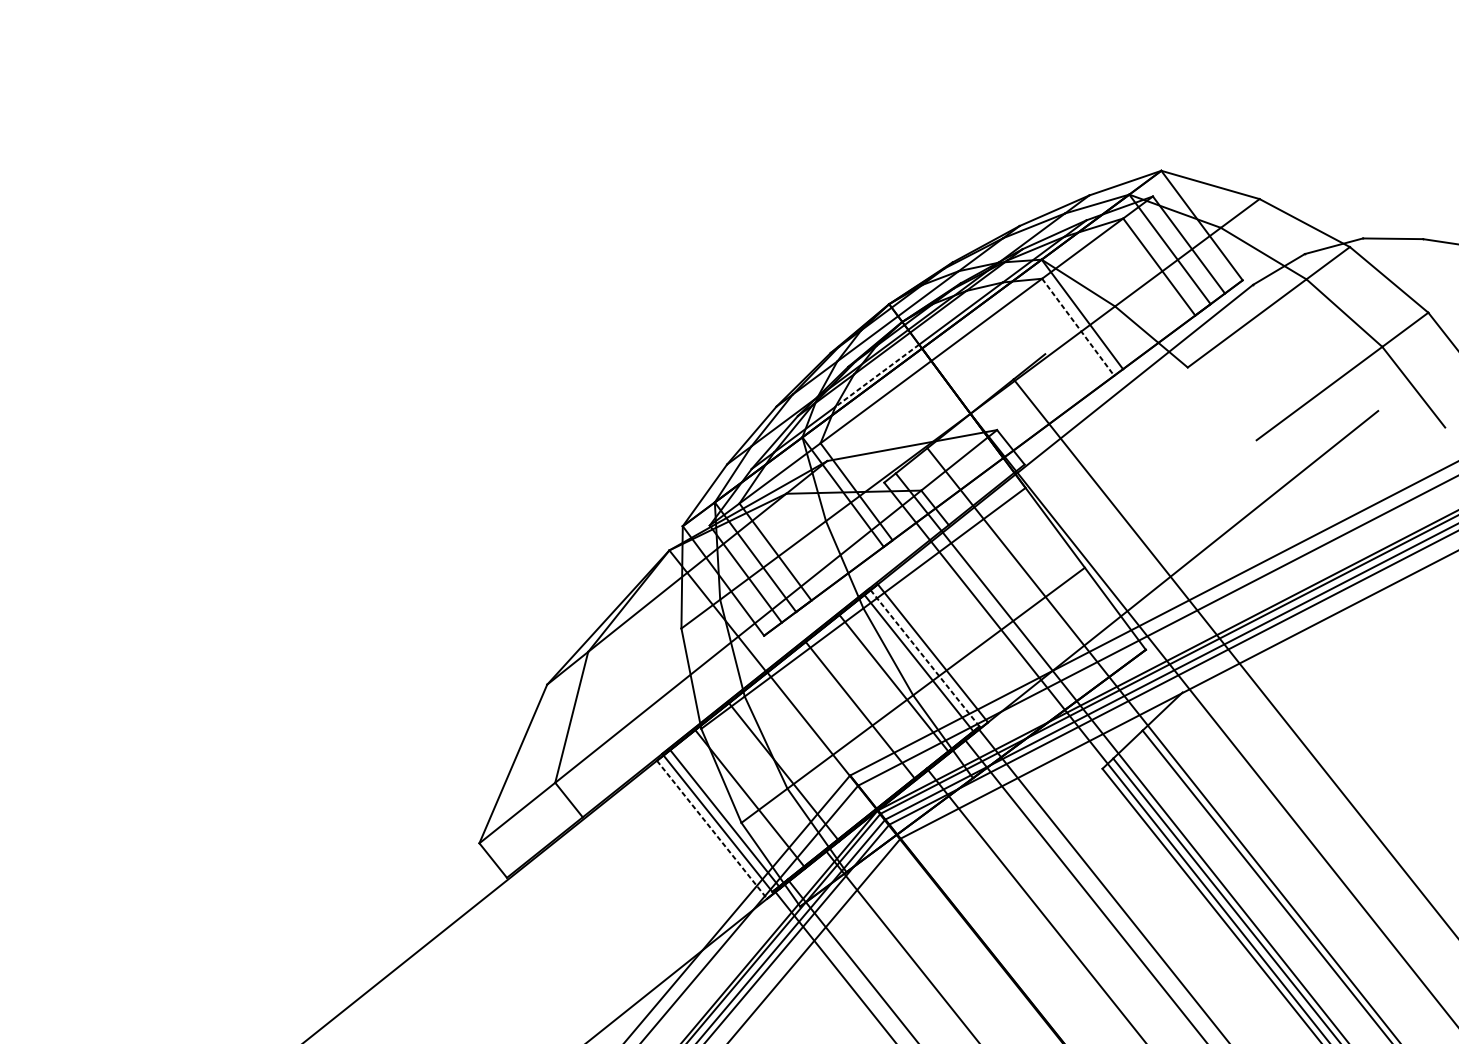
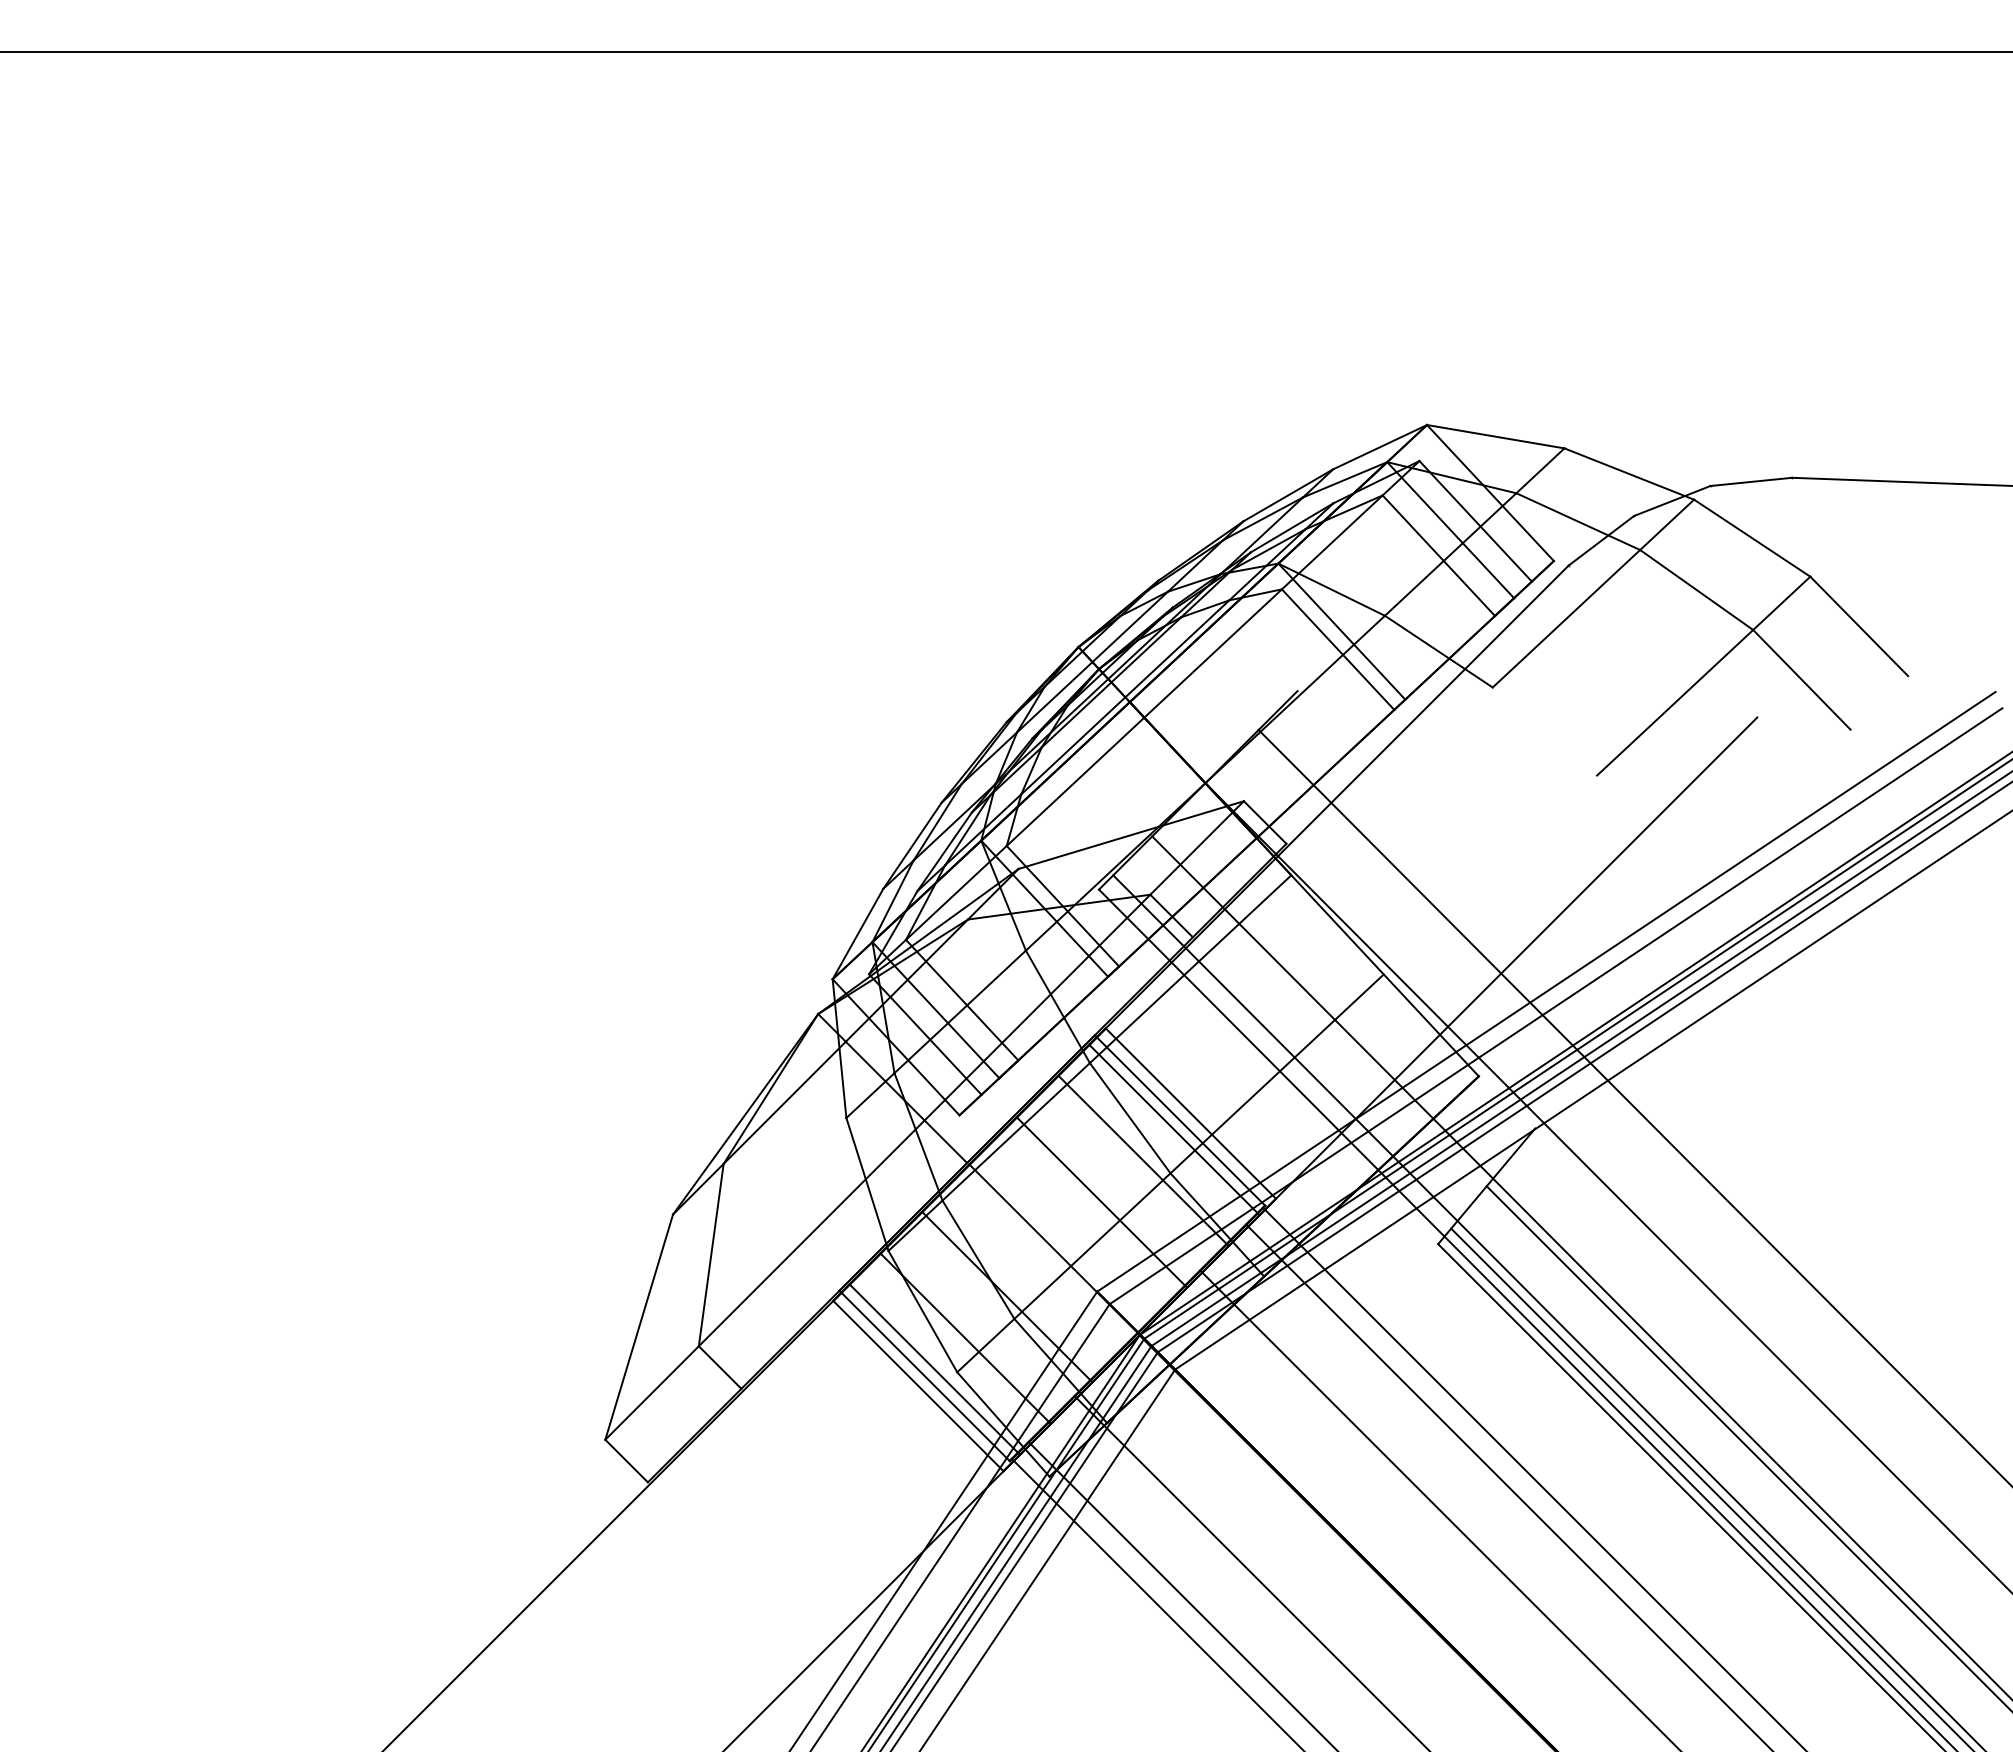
line: (1078, 327) -> (1338, 650), dashed -> solid
line: (876, 376) -> (1072, 746), dashed -> solid
line: (924, 657) -> (1179, 1120), dashed -> solid
line: (712, 830) -> (918, 1386), dashed -> solid

